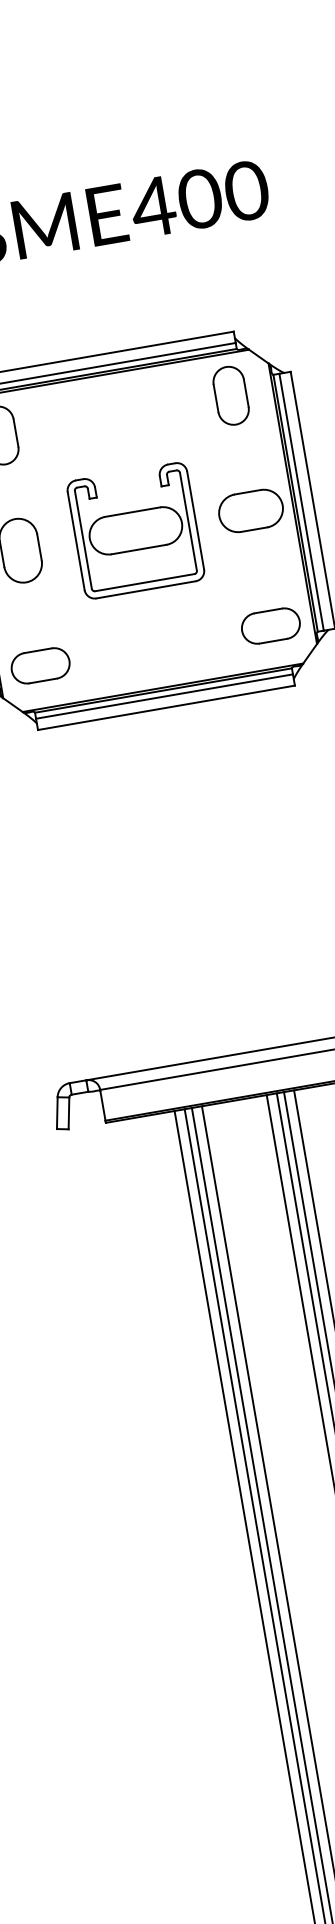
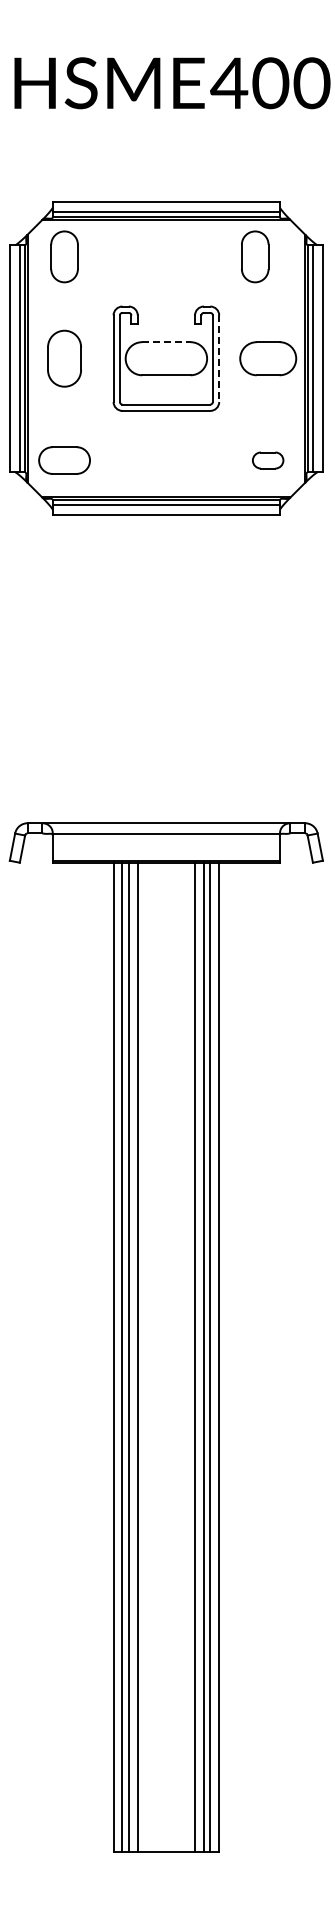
part: (231, 395) -> (255, 256), moved
line: (132, 512) -> (166, 342), solid -> dashed
line: (196, 521) -> (219, 359), solid -> dashed
part: (270, 626) -> (267, 460), size x0.6

